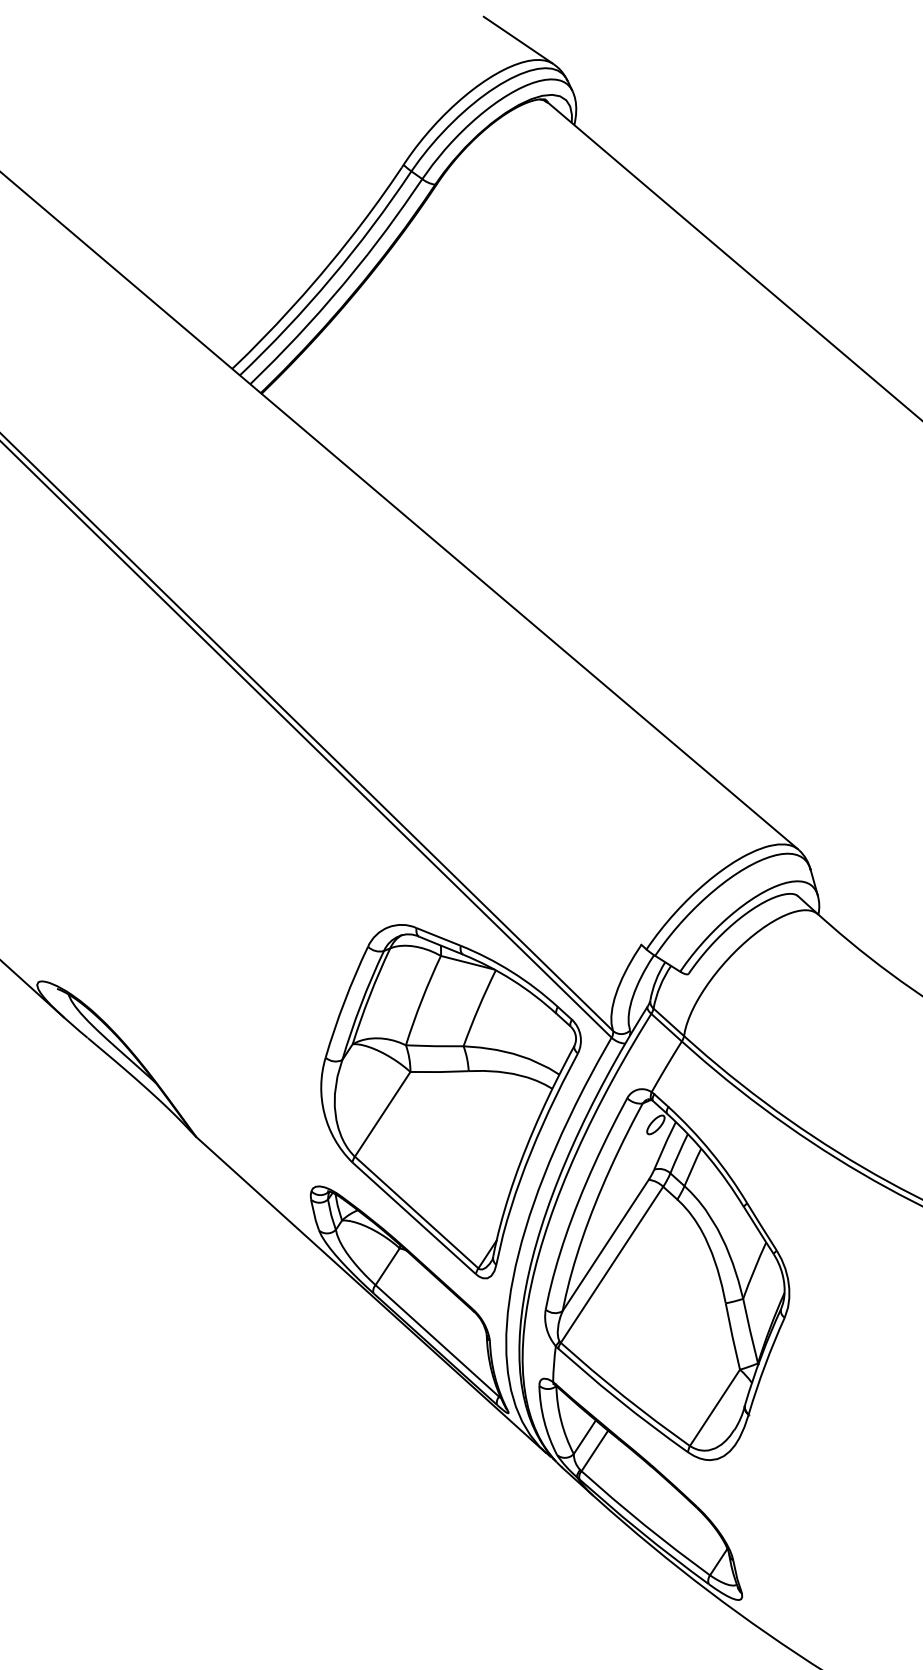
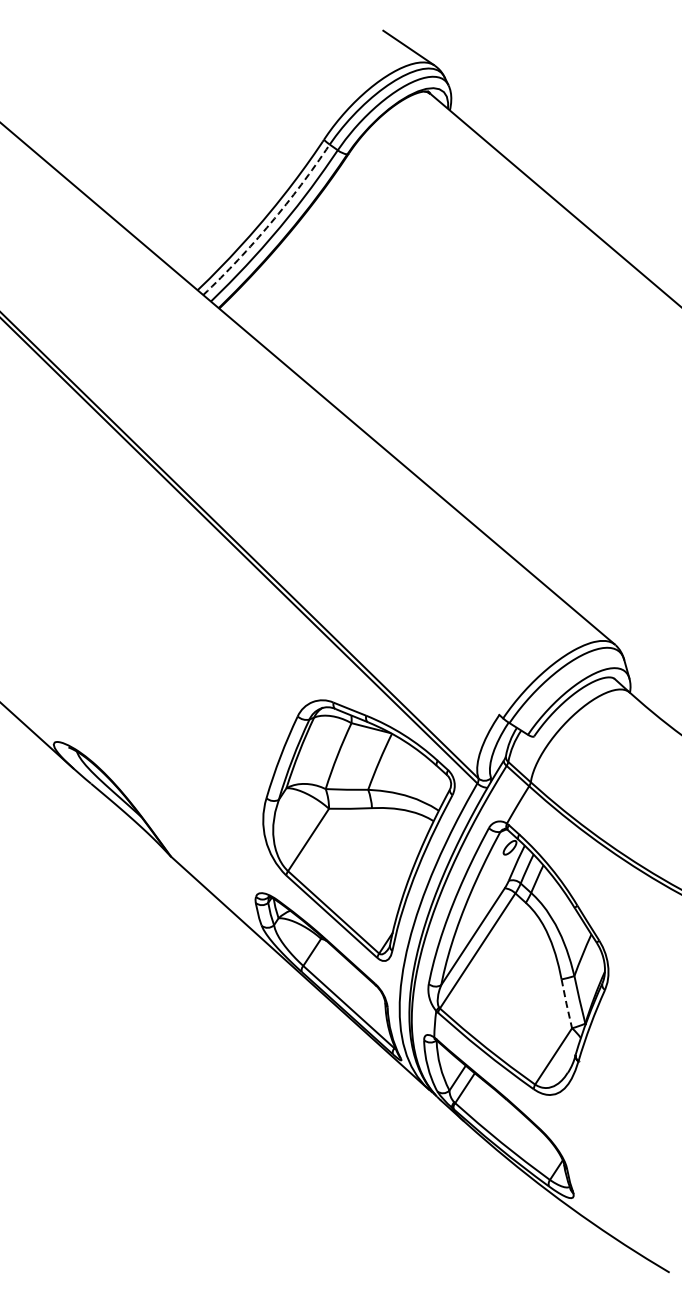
arc: (331, 278) -> (270, 223), solid -> dashed
line: (732, 1336) -> (566, 1003), solid -> dashed

